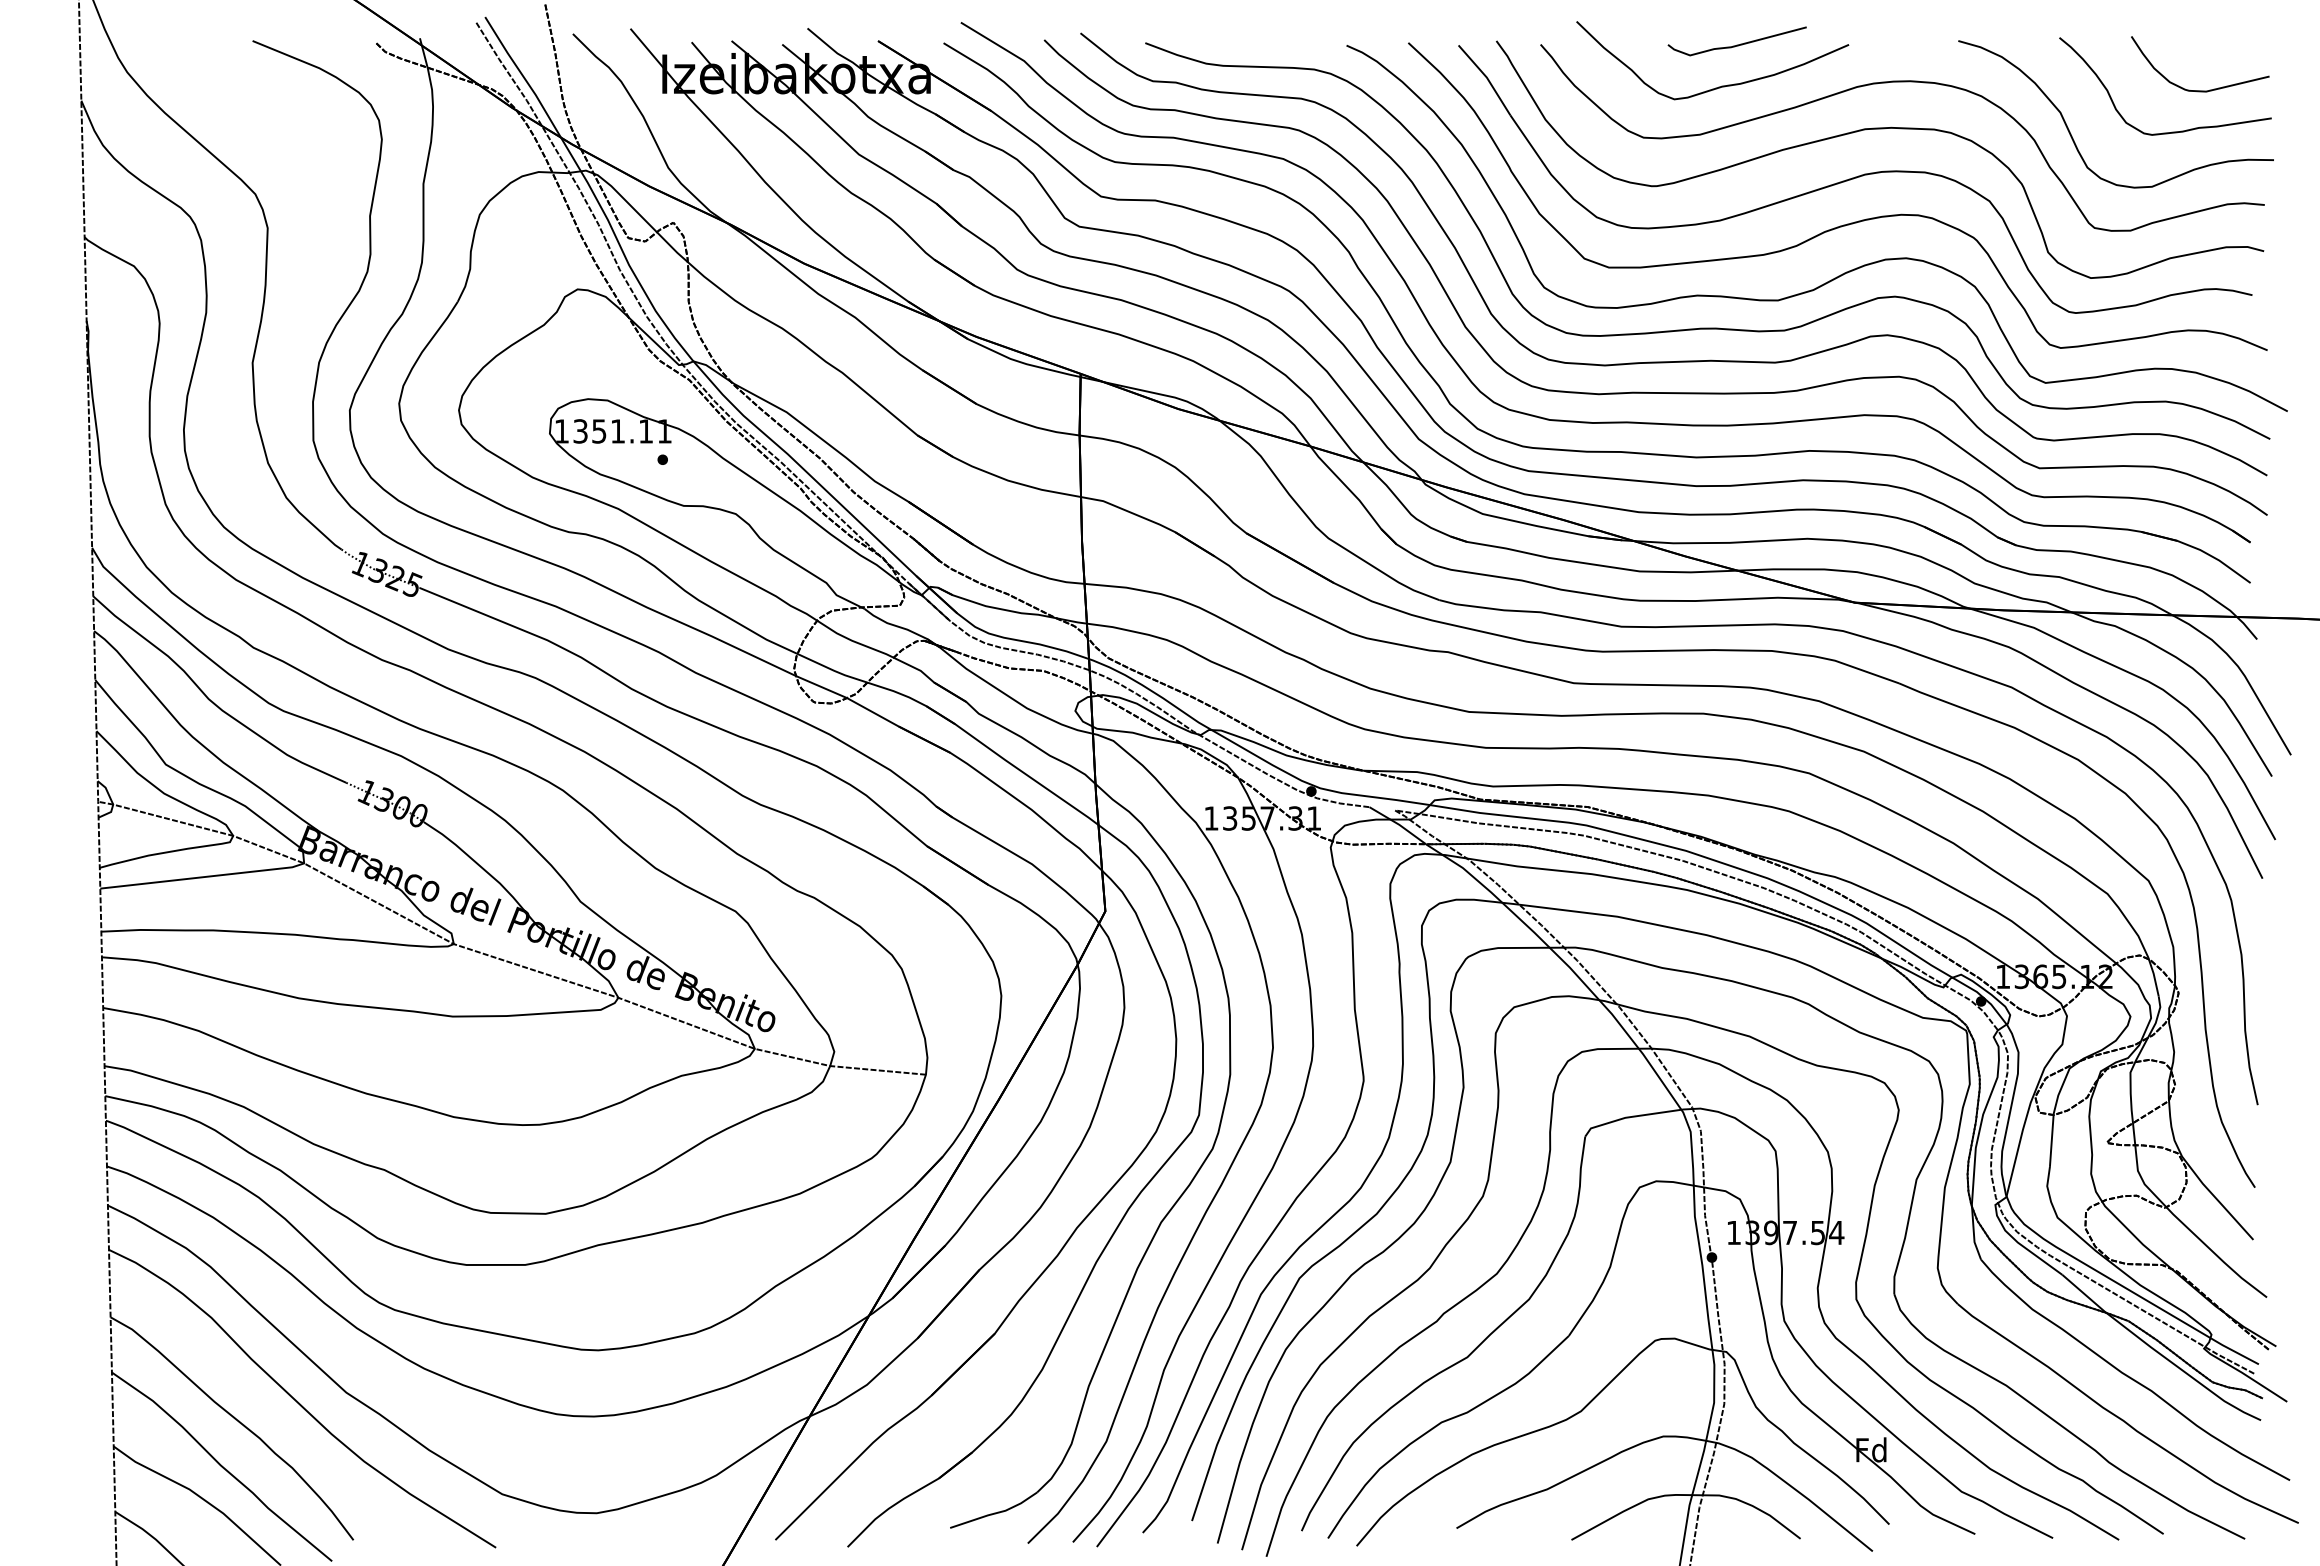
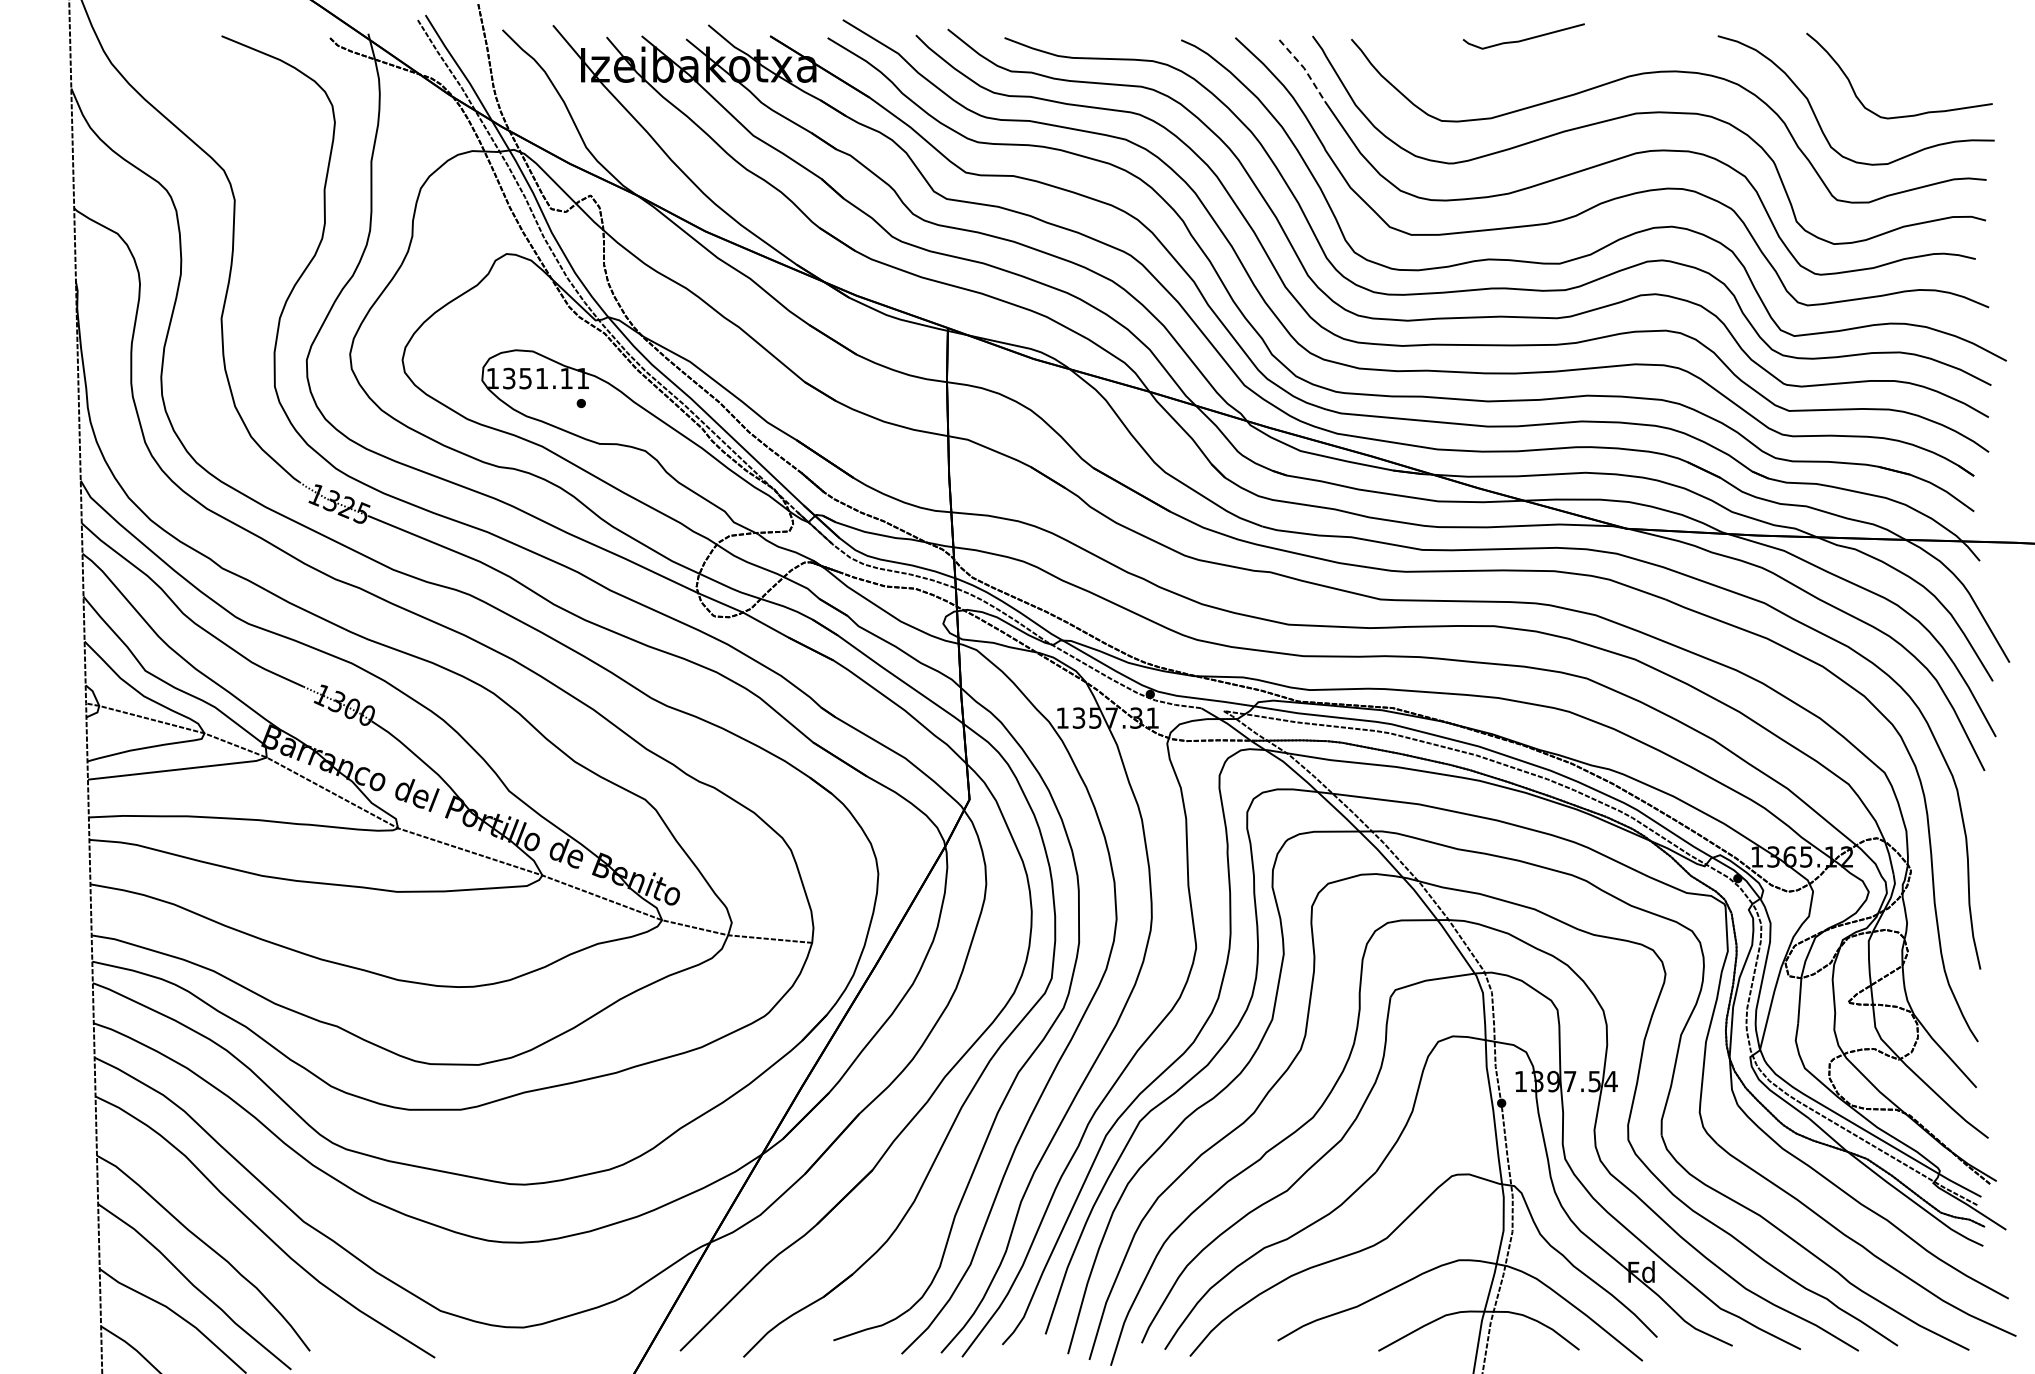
line: (1487, 77) -> (1304, 68), solid -> dashed
curve: (1719, 85) -> (1508, 75), removed
curve: (2199, 90) -> (1929, 79), removed

